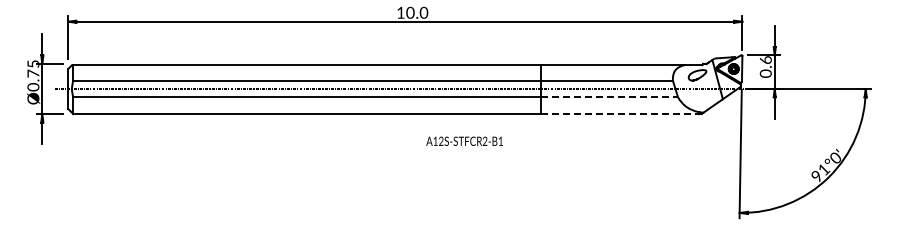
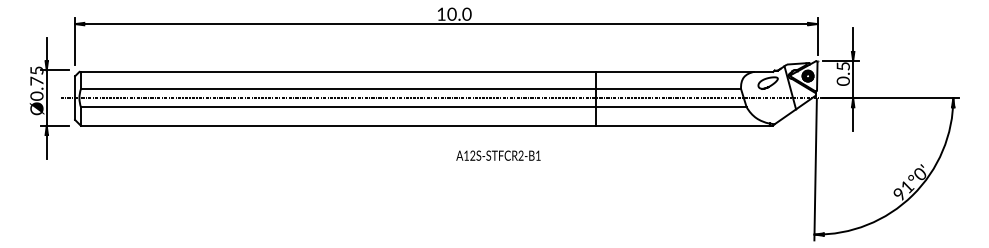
text: (765, 59) -> (842, 65), 0.6 -> 0.5
line: (610, 97) -> (672, 107), dashed -> solid
line: (620, 114) -> (683, 126), dashed -> solid
text: (464, 140) -> (498, 154), moved

